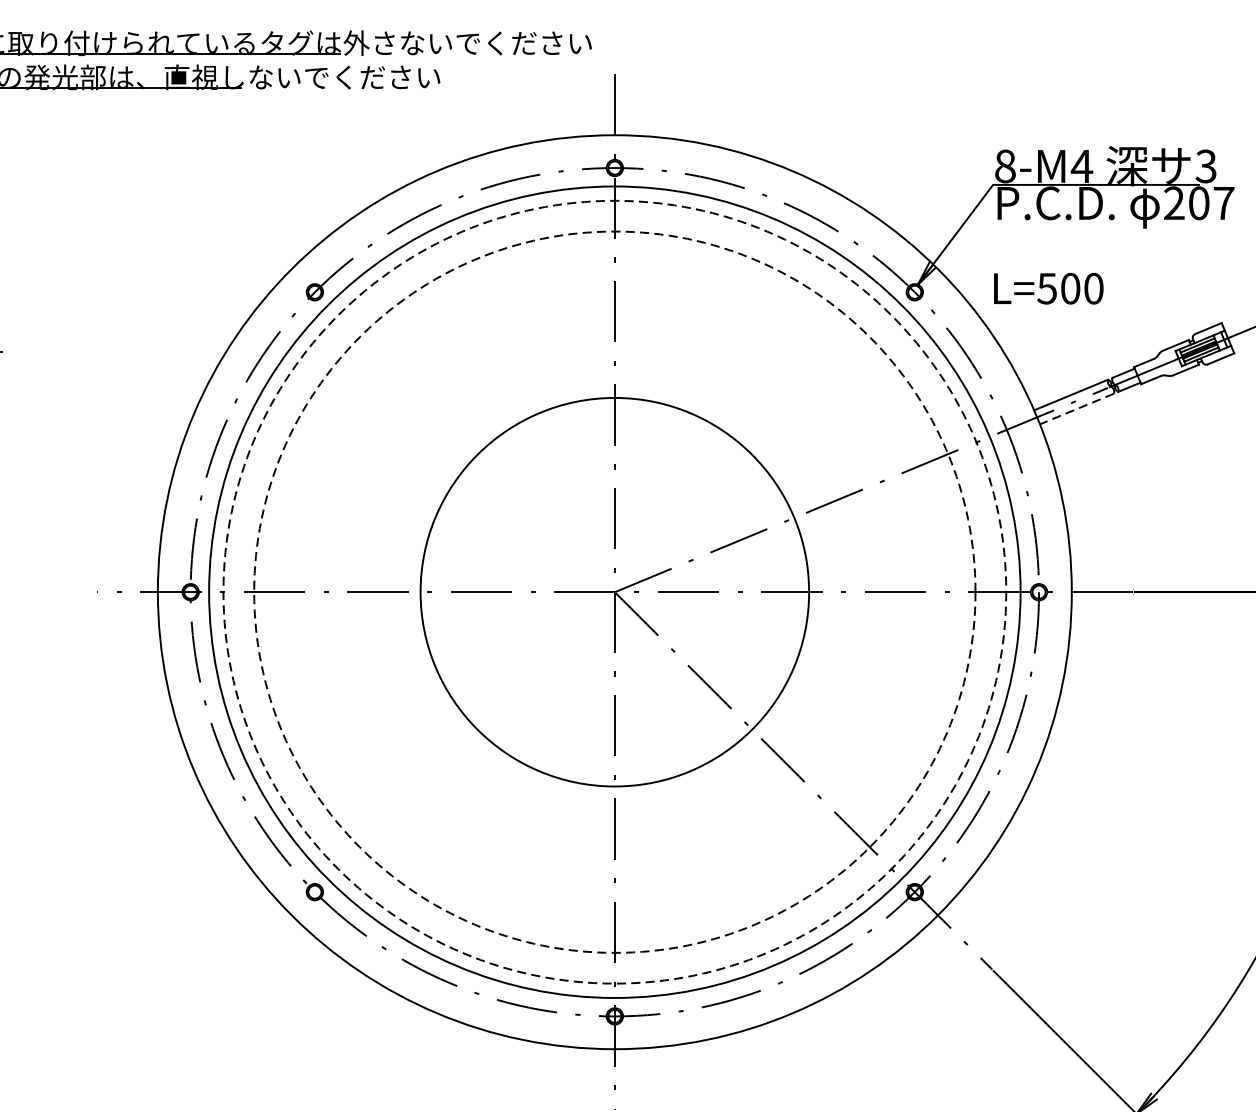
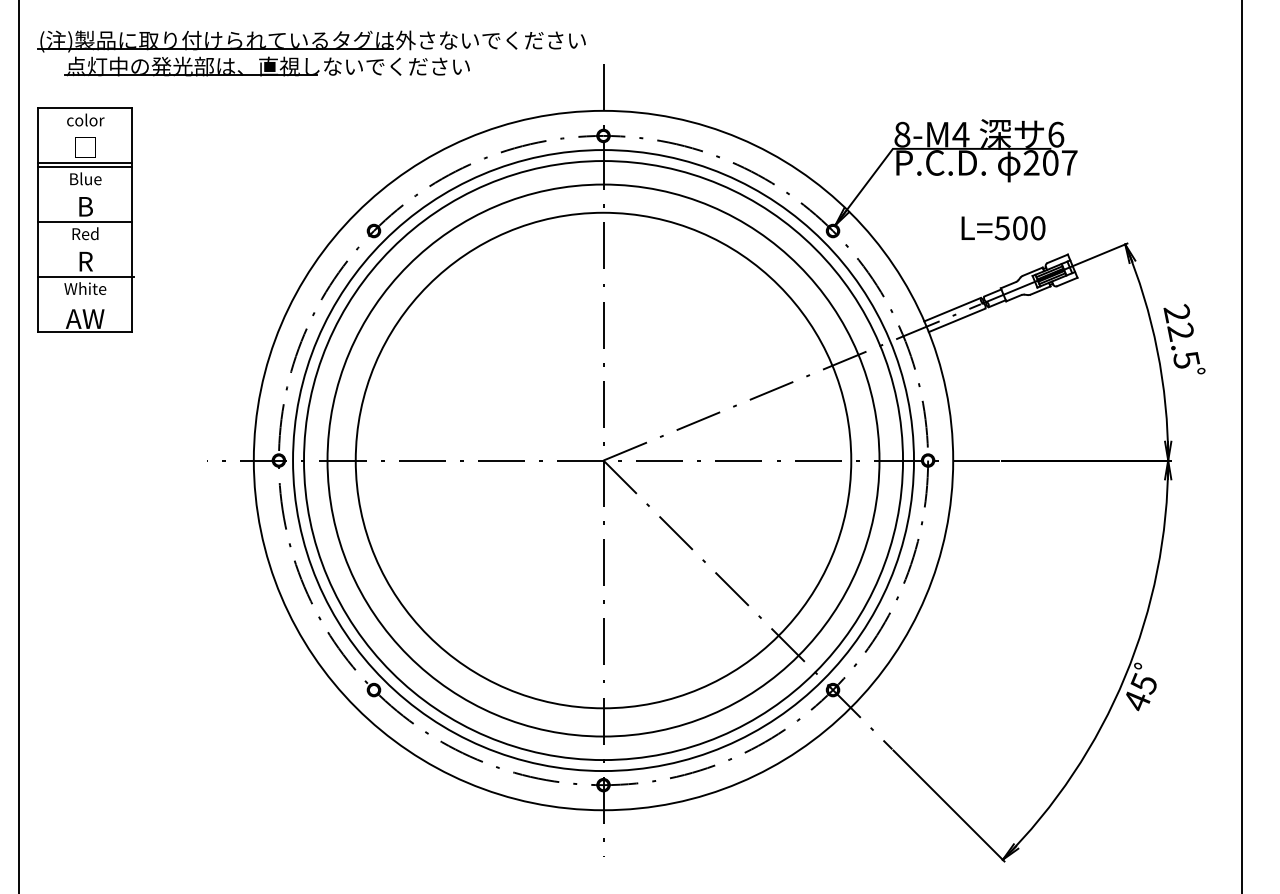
text: (1206, 166) -> (1056, 134), 3 -> 6
text: (1048, 288) -> (1003, 228), moved
line: (1077, 409) -> (957, 320), dashed -> solid
circle: (614, 592) -> (603, 460), dashed -> solid
circle: (614, 592) -> (603, 460), dashed -> solid
circle: (614, 592) -> (603, 460), size x1.67

